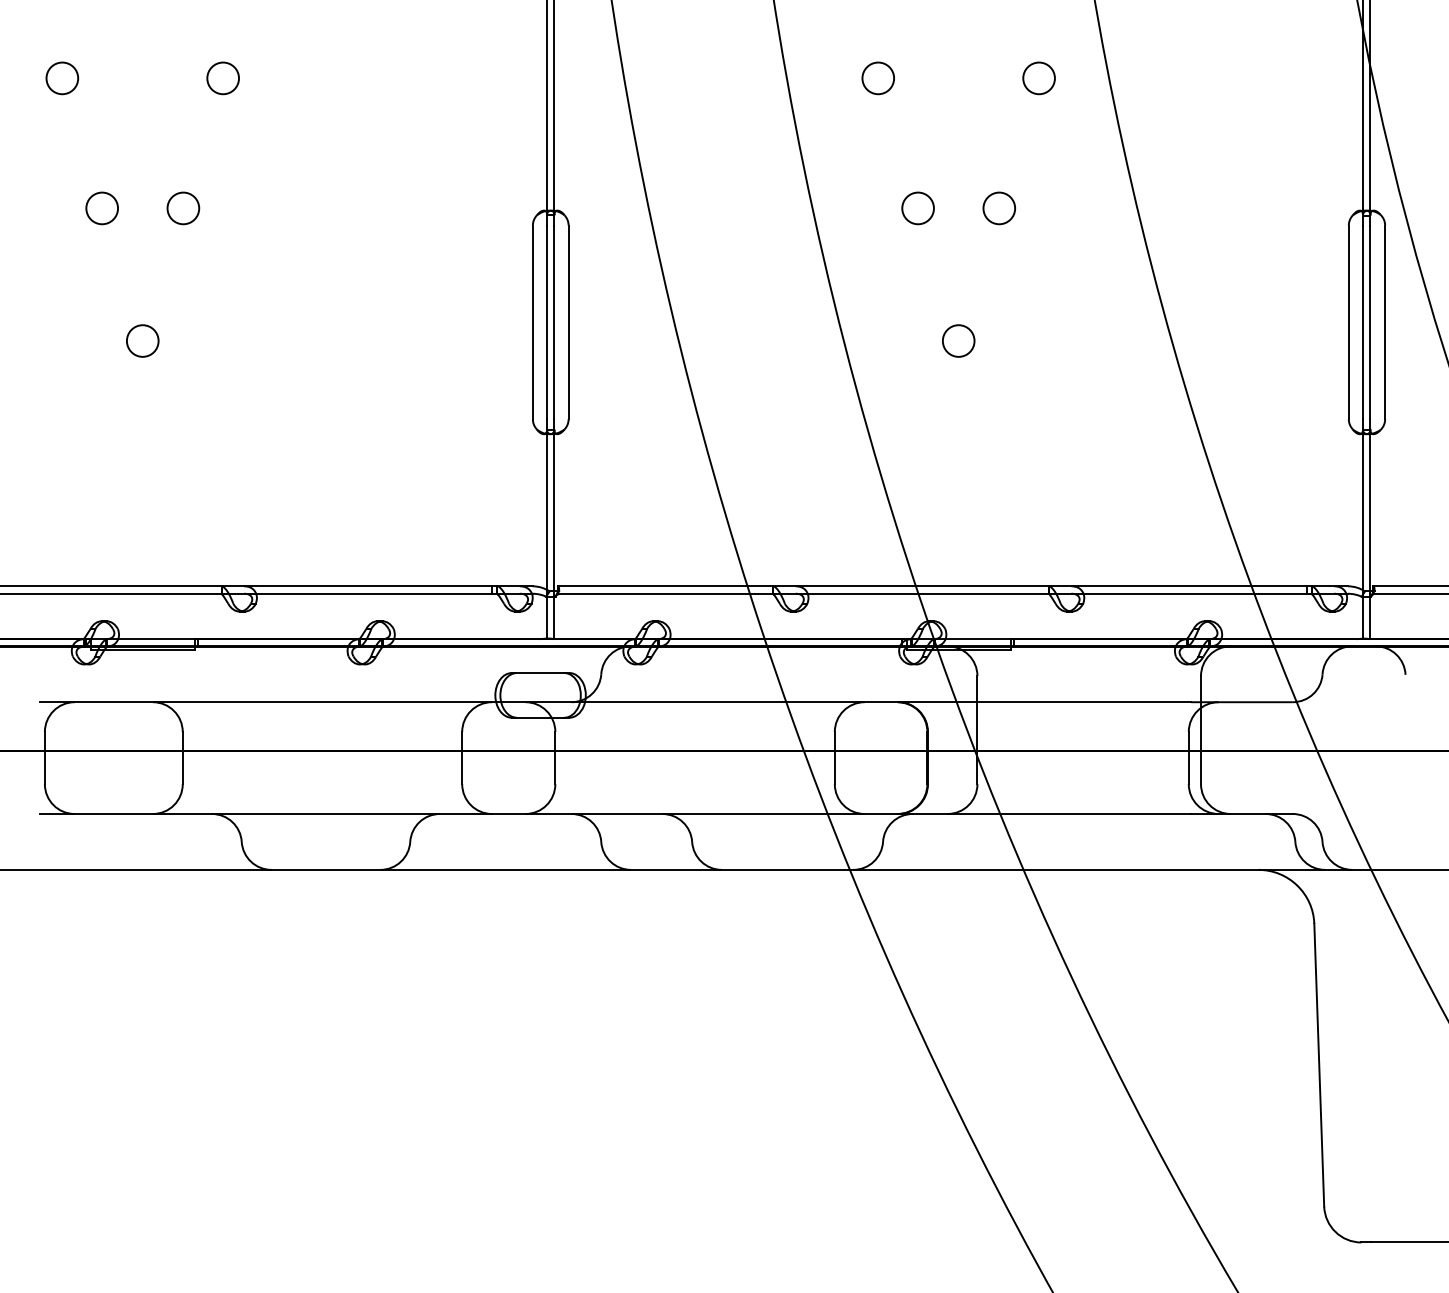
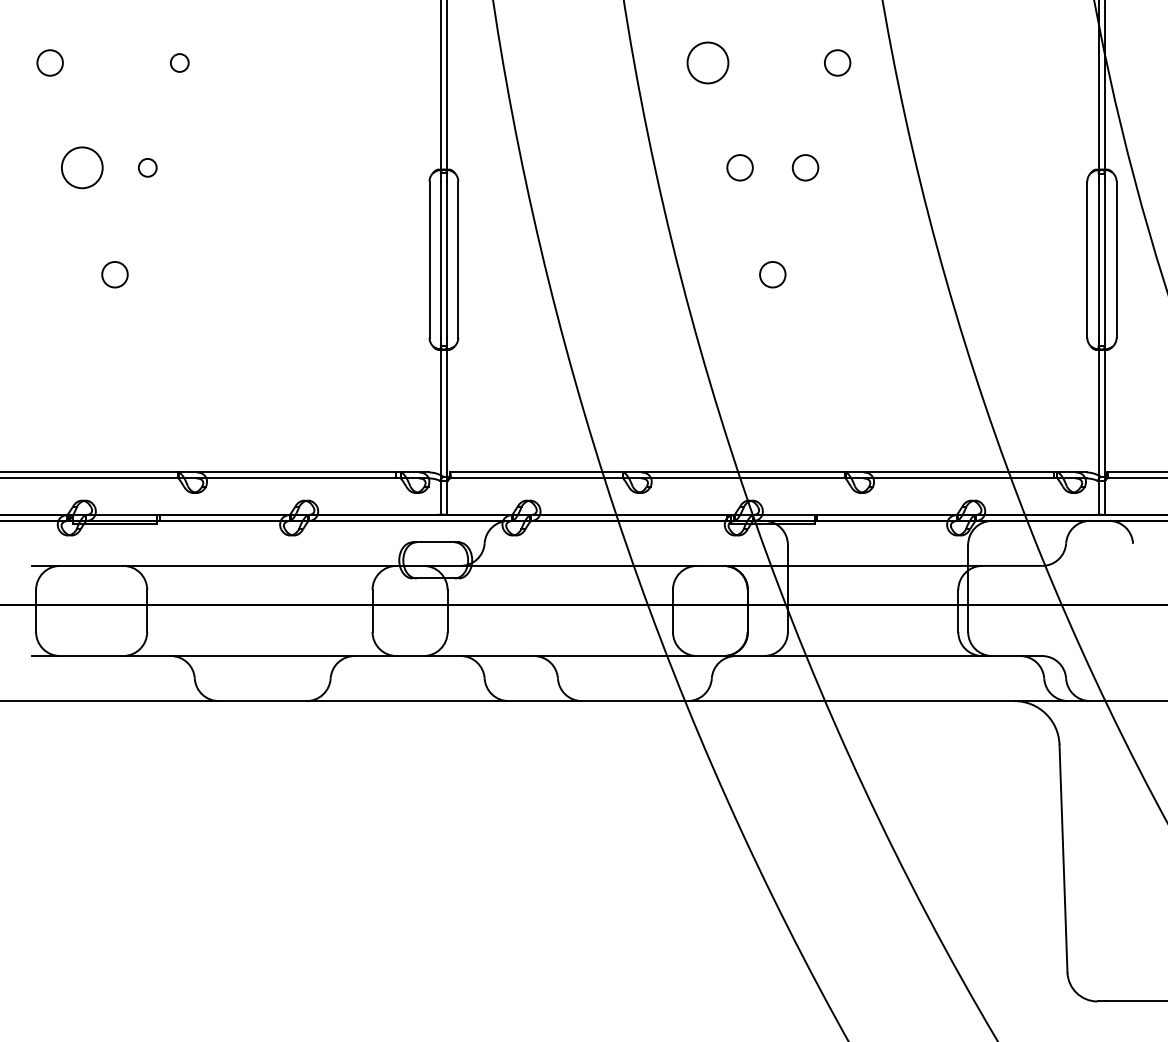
circle: (222, 78) -> (179, 63), size x0.7
circle: (878, 78) -> (708, 63), size x1.6
circle: (102, 208) -> (82, 167), size x1.6
circle: (183, 208) -> (147, 167), size x0.7

